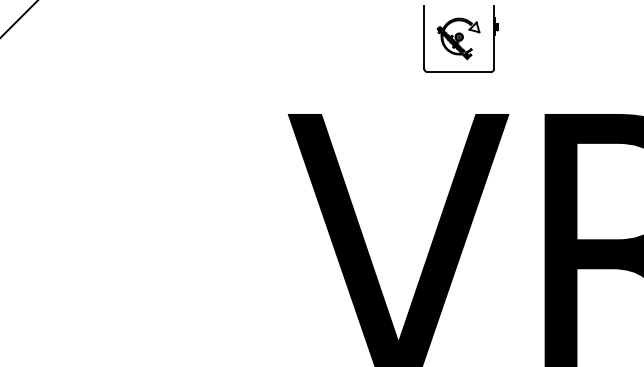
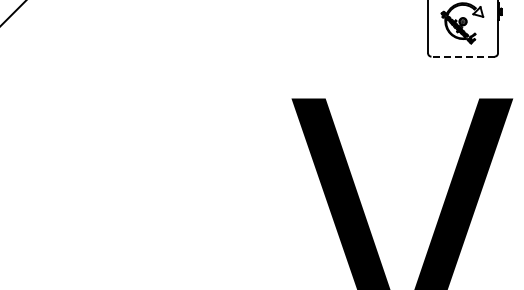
line: (459, 72) -> (463, 57), solid -> dashed

